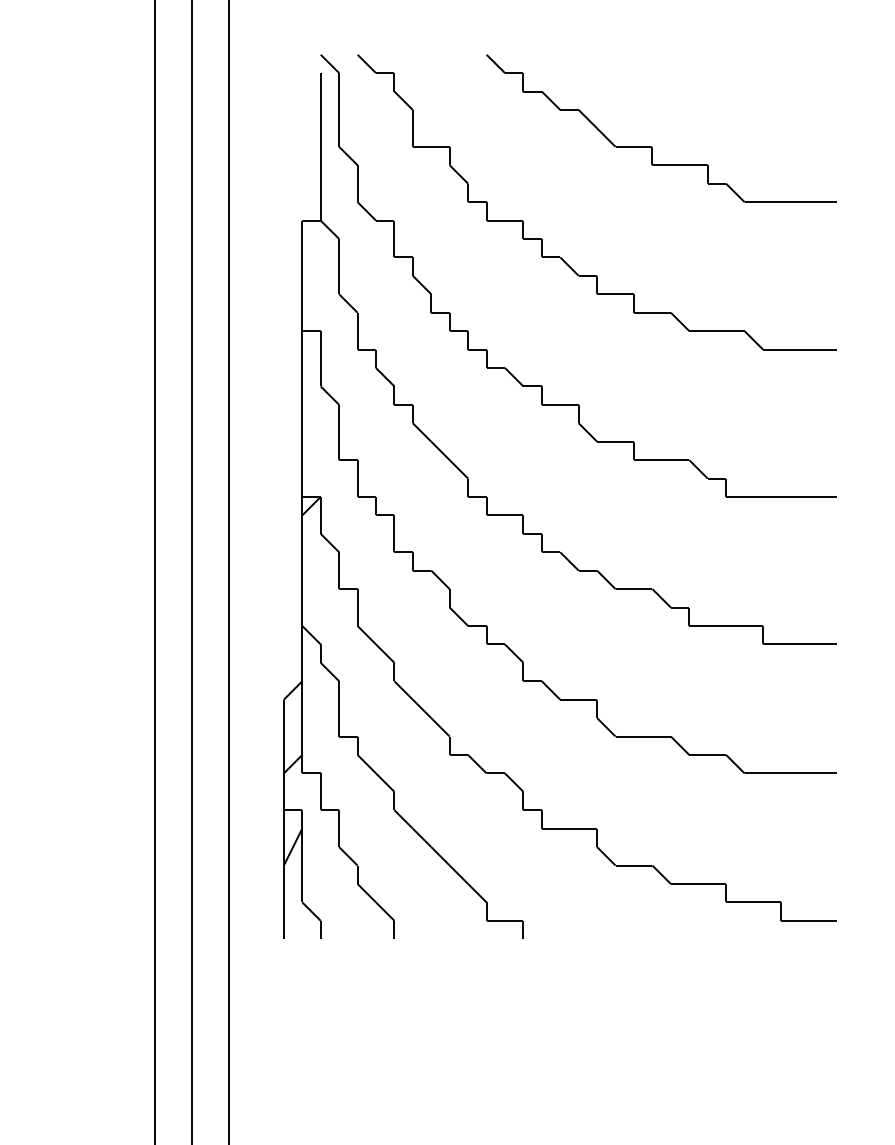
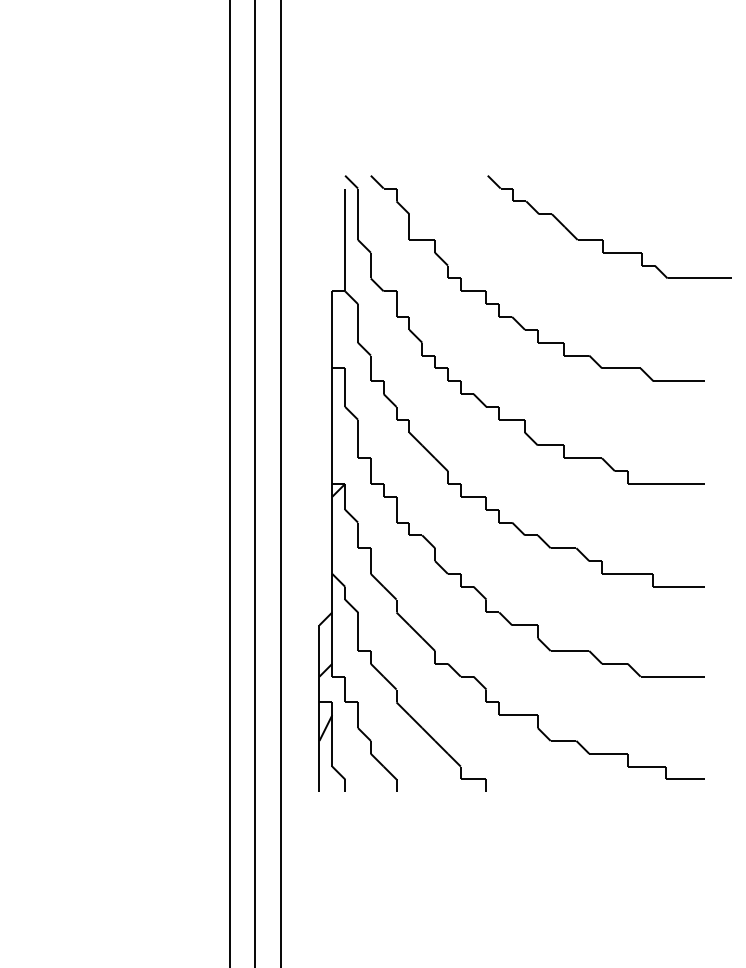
part: (651, 146) -> (602, 239), moved

